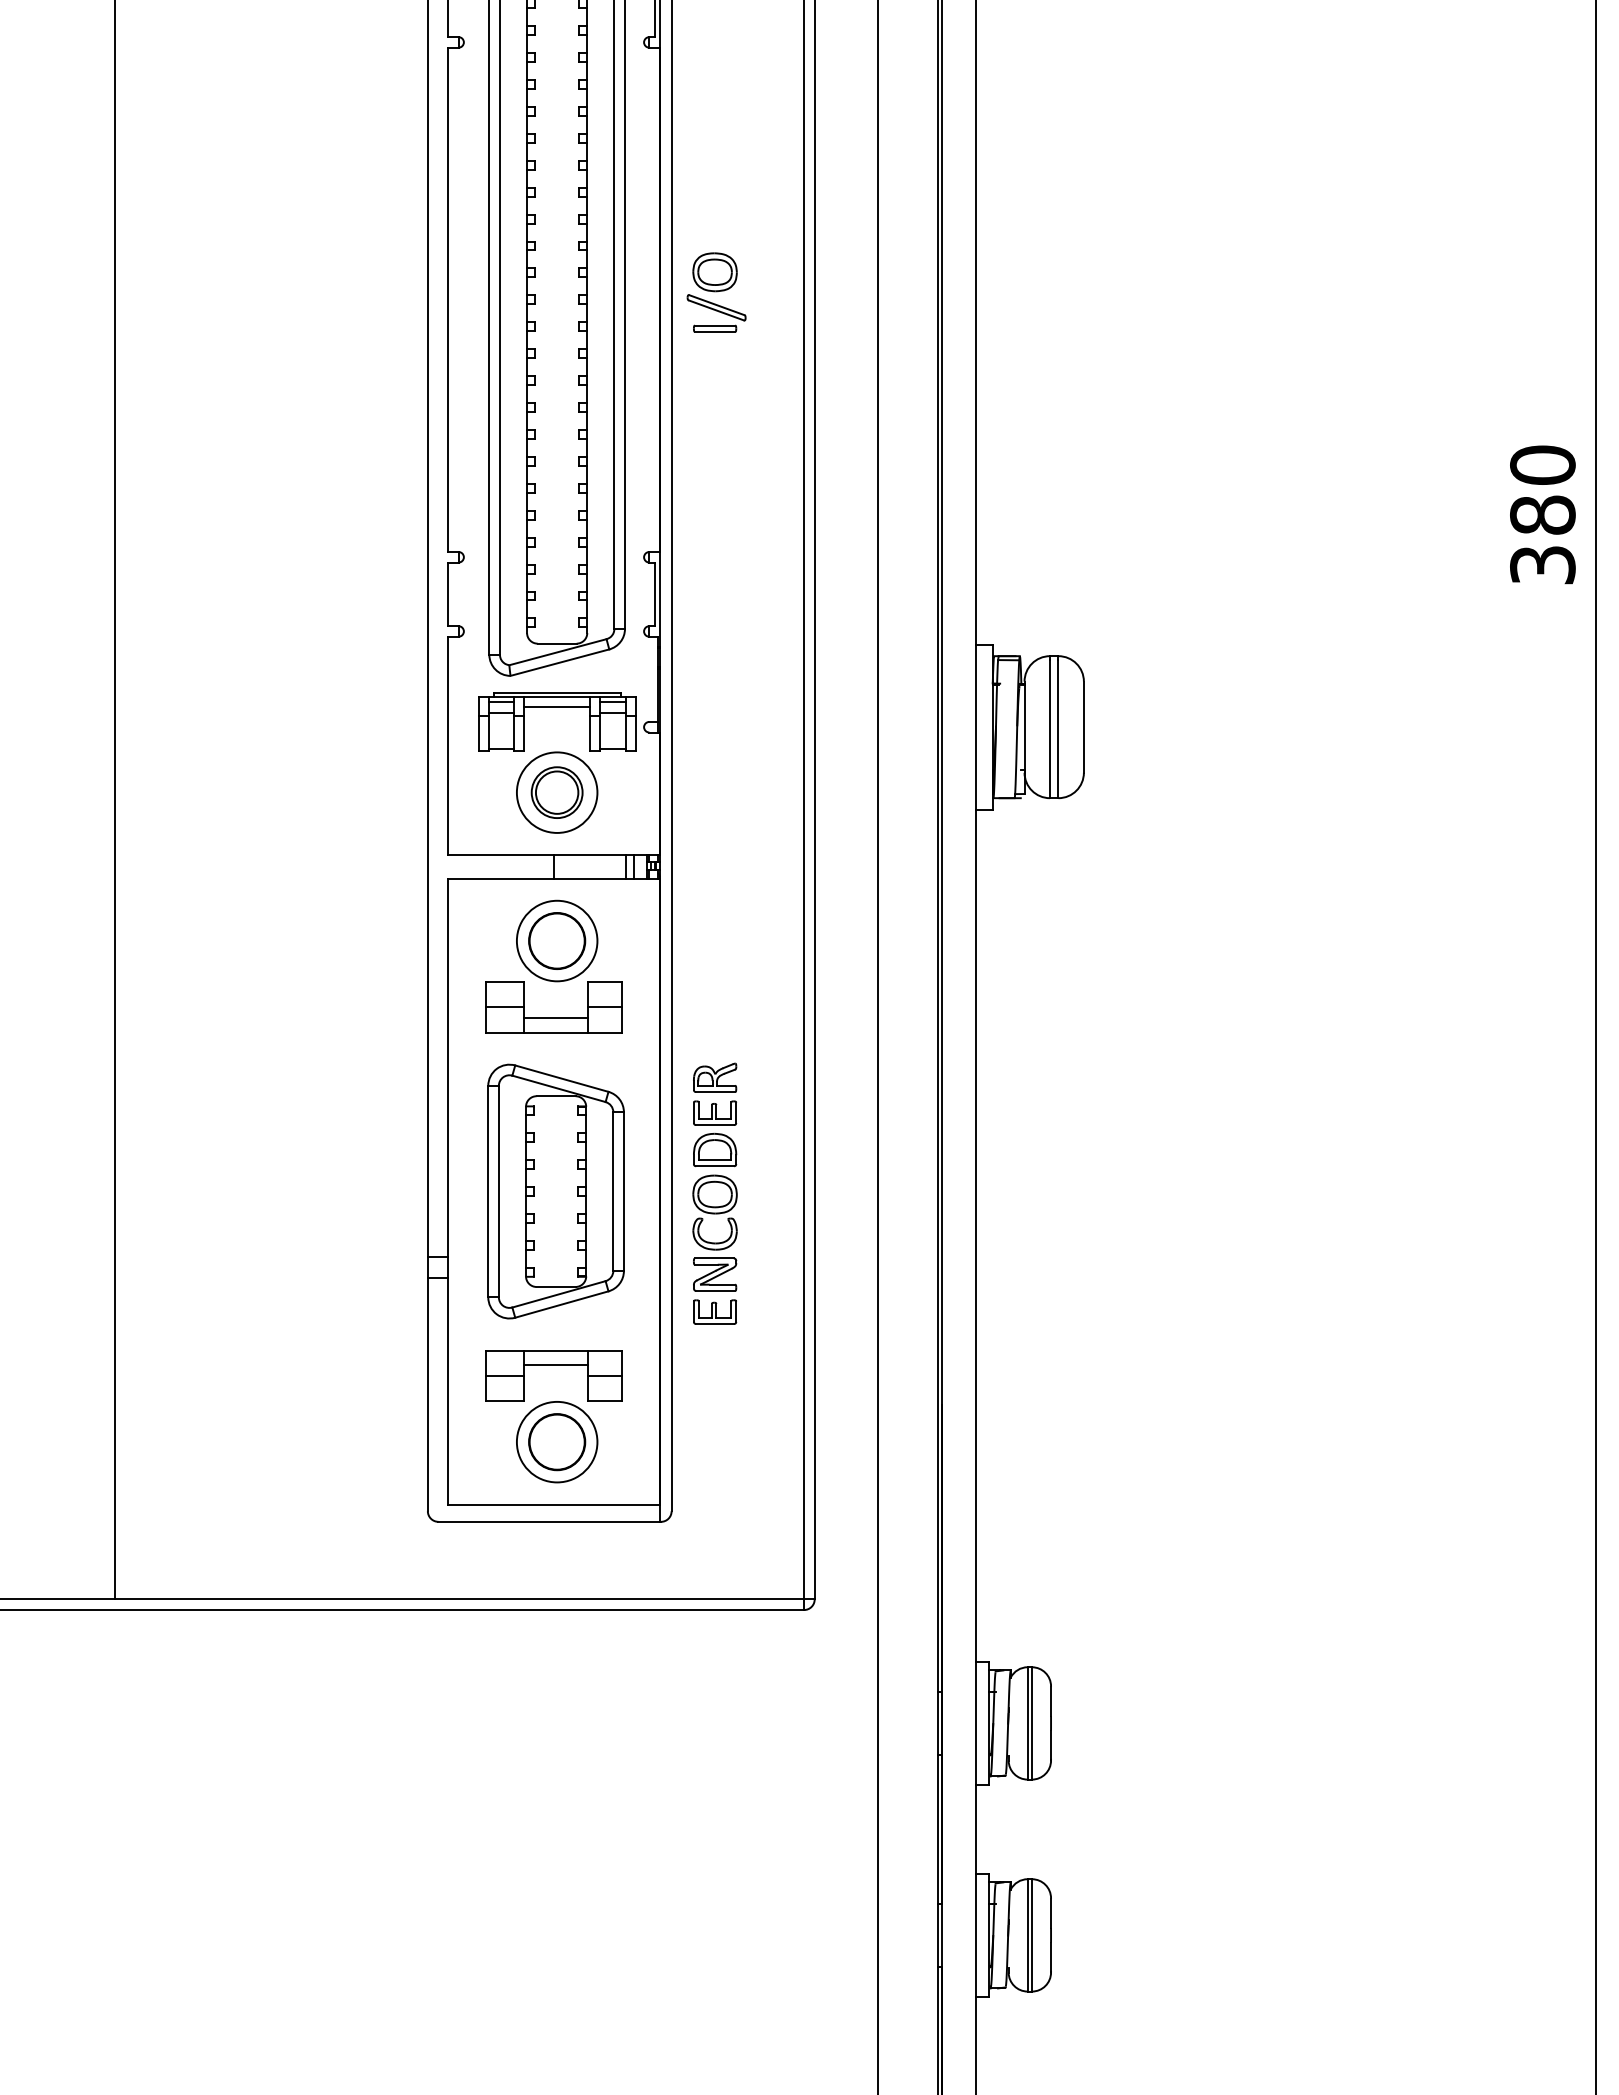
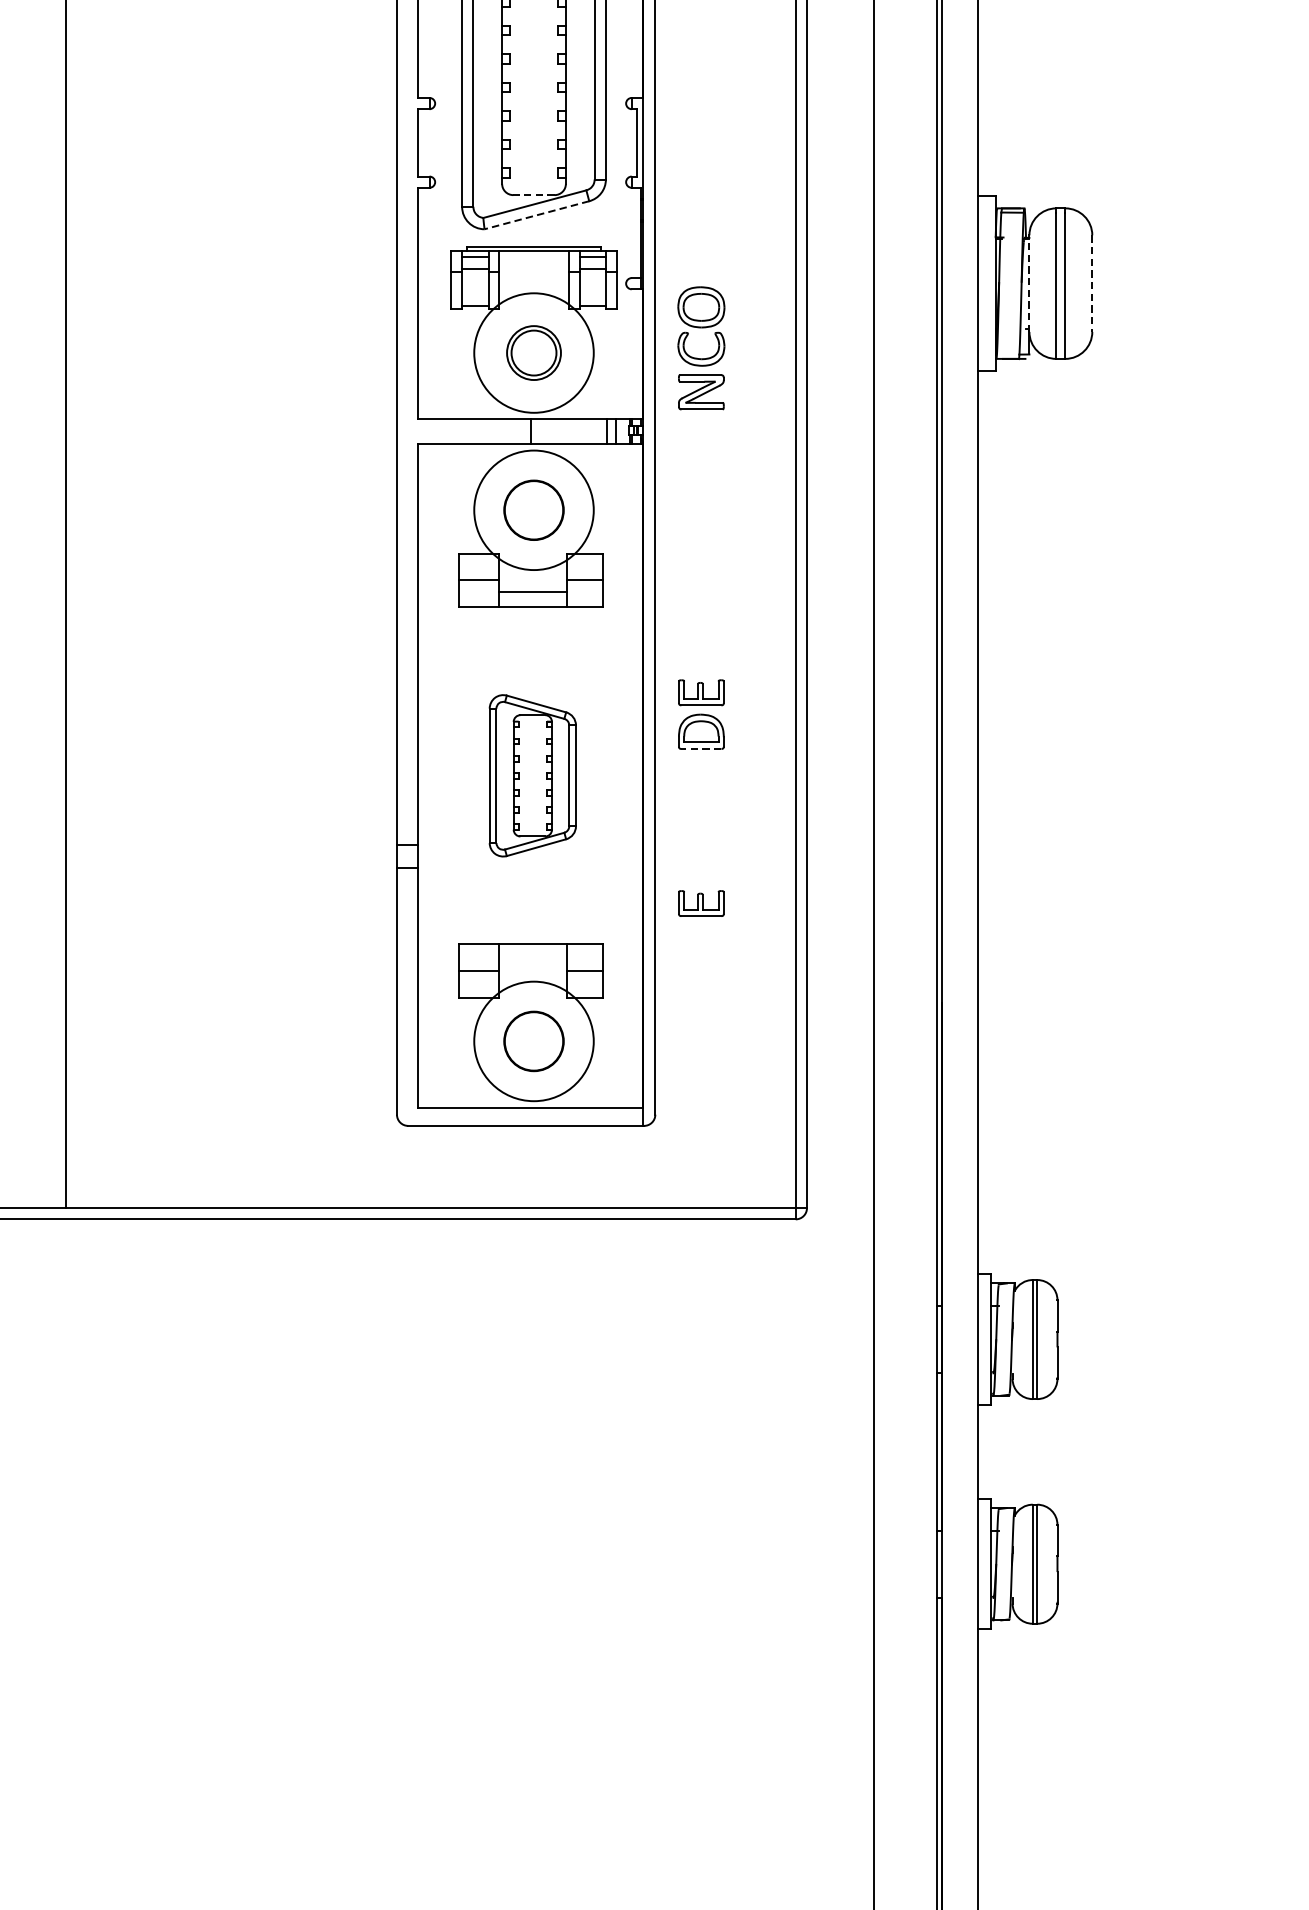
line: (557, 643) -> (534, 194), solid -> dashed
line: (559, 662) -> (536, 215), solid -> dashed
line: (557, 707) -> (534, 262), removed
line: (1024, 727) -> (1029, 283), solid -> dashed
line: (1083, 727) -> (1091, 283), solid -> dashed
circle: (556, 792) -> (533, 352), size x1.4
circle: (556, 940) -> (533, 509), size x1.4
part: (715, 1077) -> (701, 654), removed
line: (715, 1166) -> (701, 749), solid -> dashed
part: (555, 1191) -> (532, 775), size x0.6
part: (714, 1242) -> (700, 358), moved
line: (555, 1365) -> (532, 960), removed
circle: (556, 1441) -> (533, 1040), size x1.4

